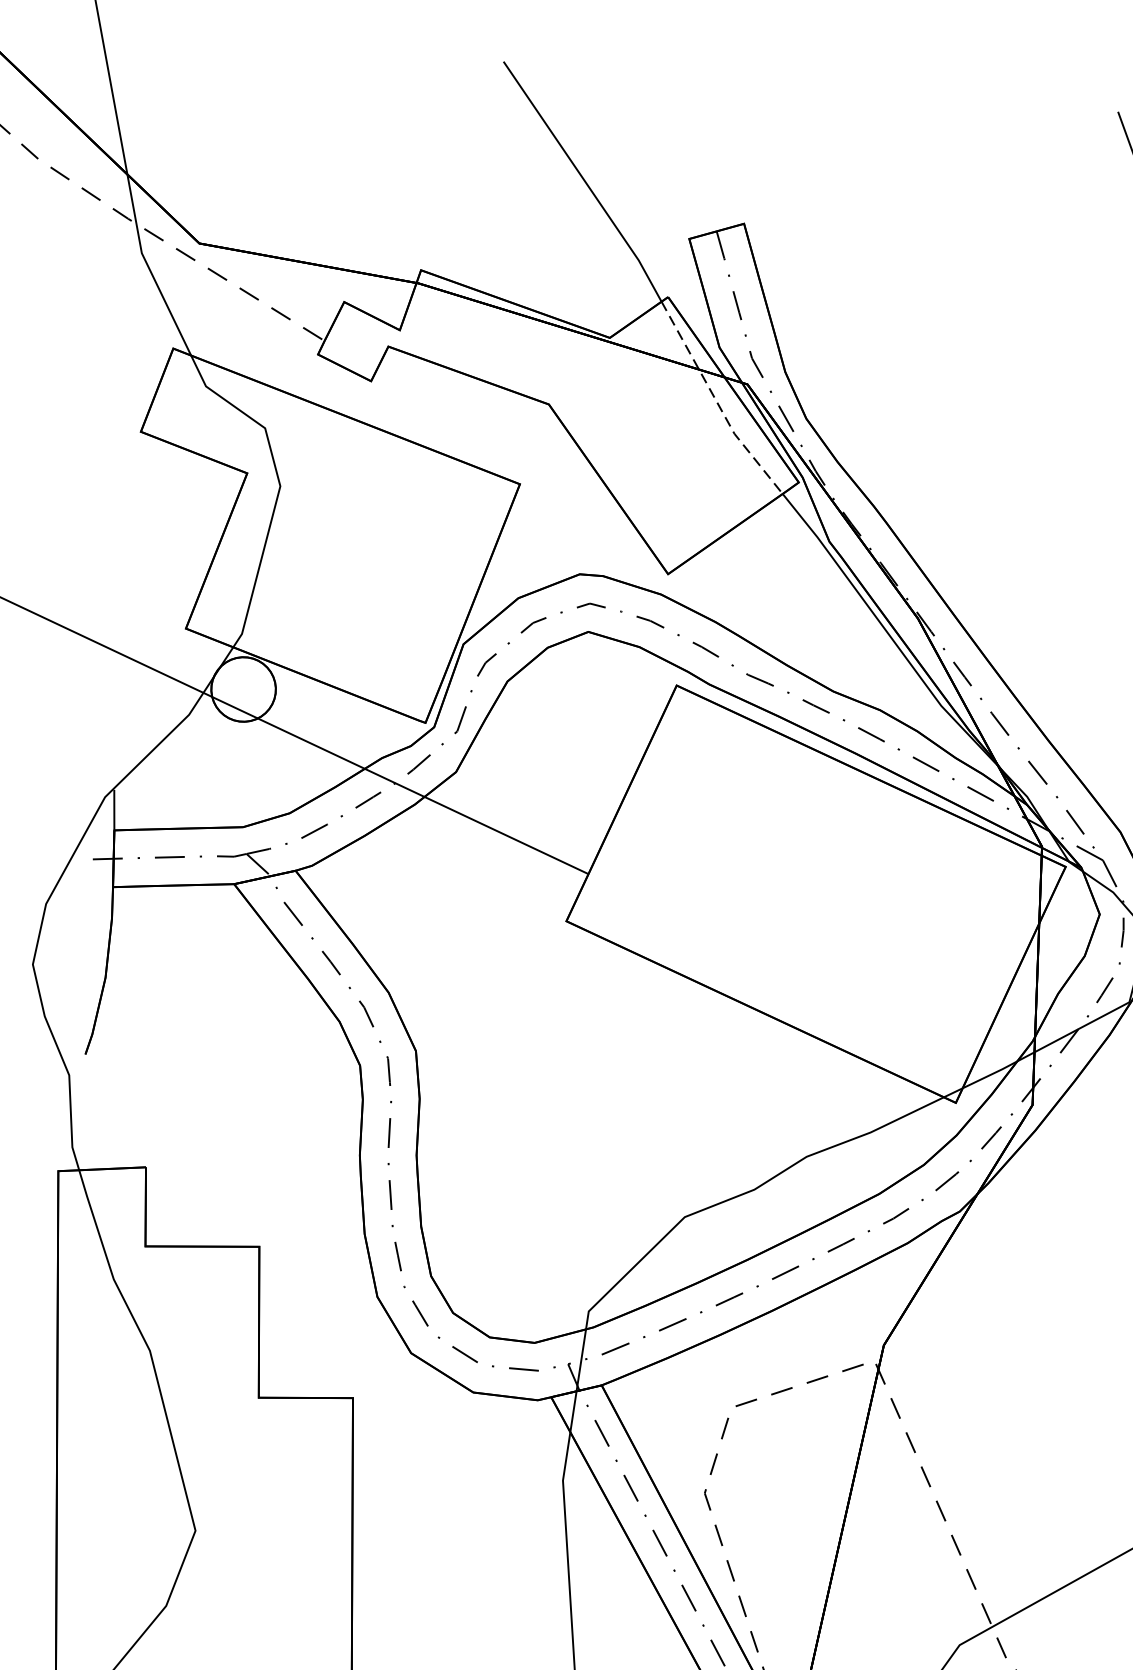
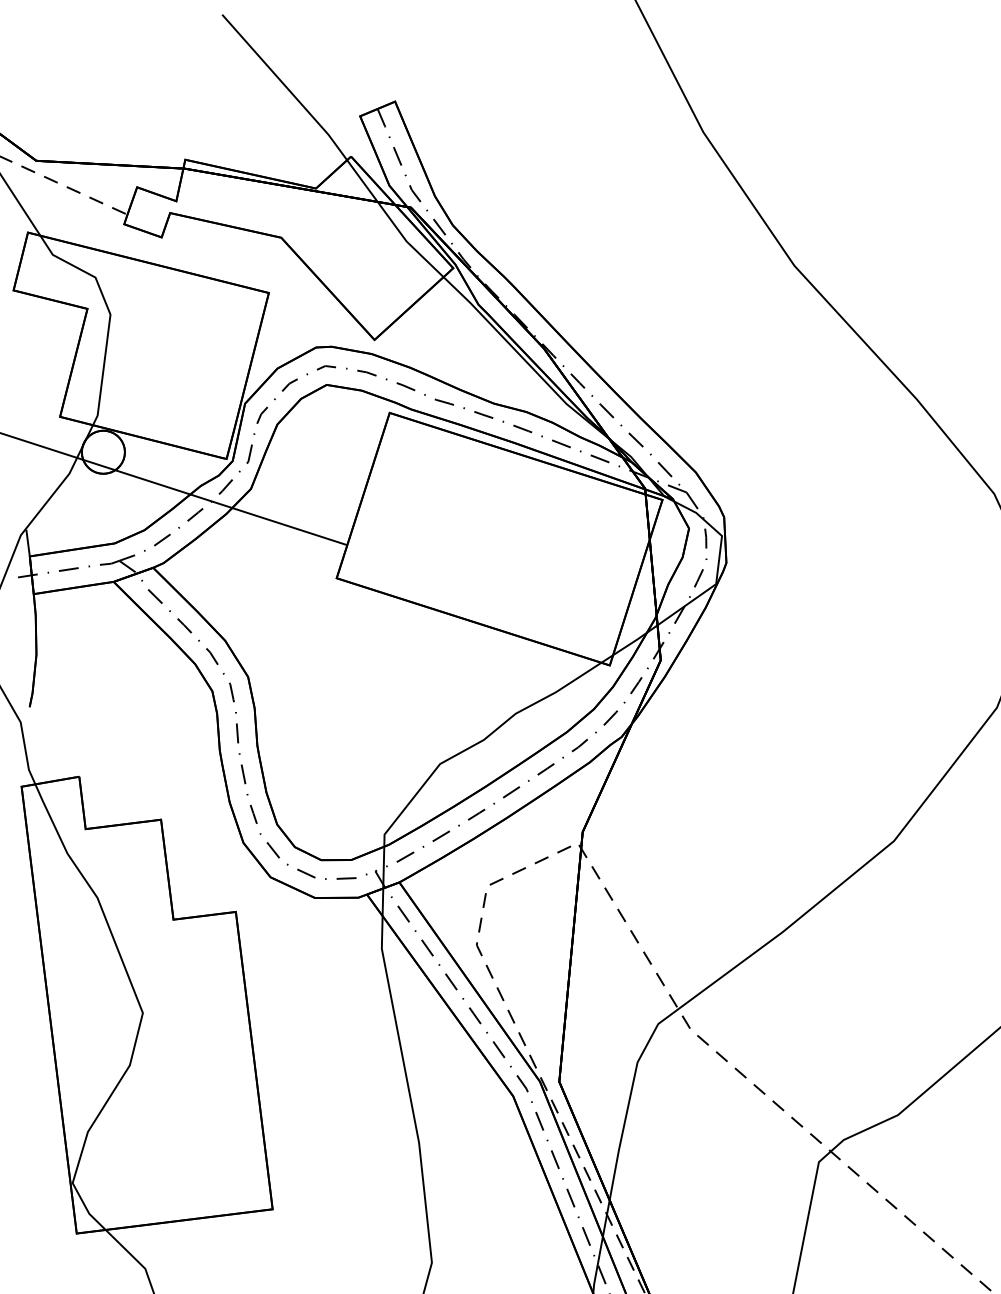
line: (717, 402) -> (392, 222), dashed -> solid

